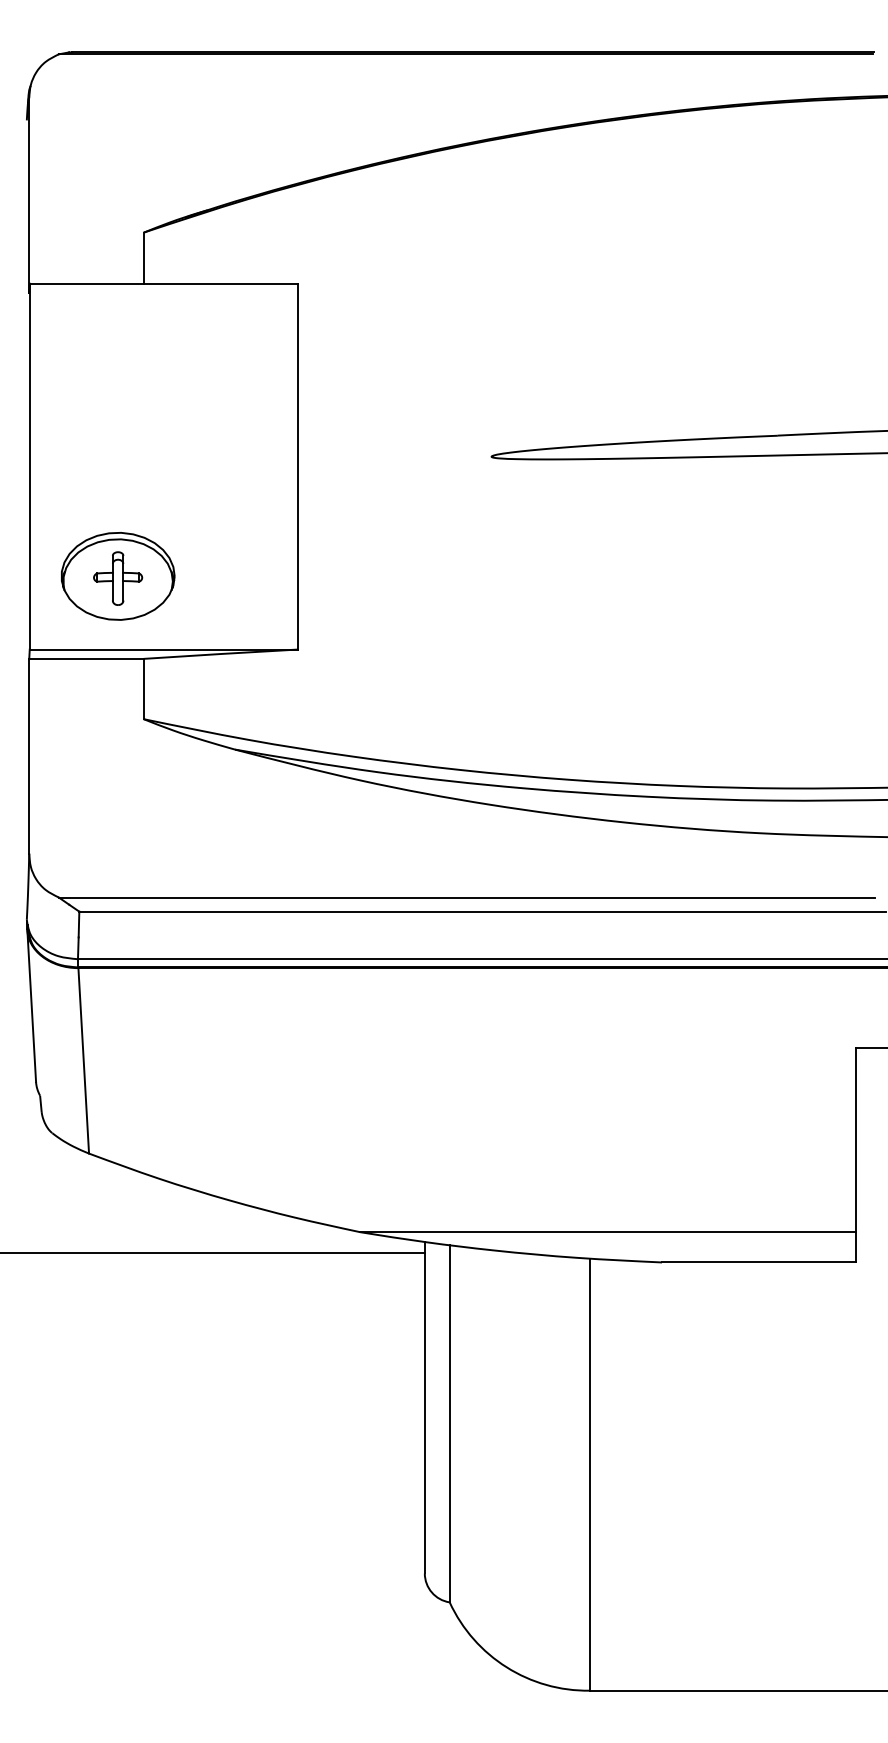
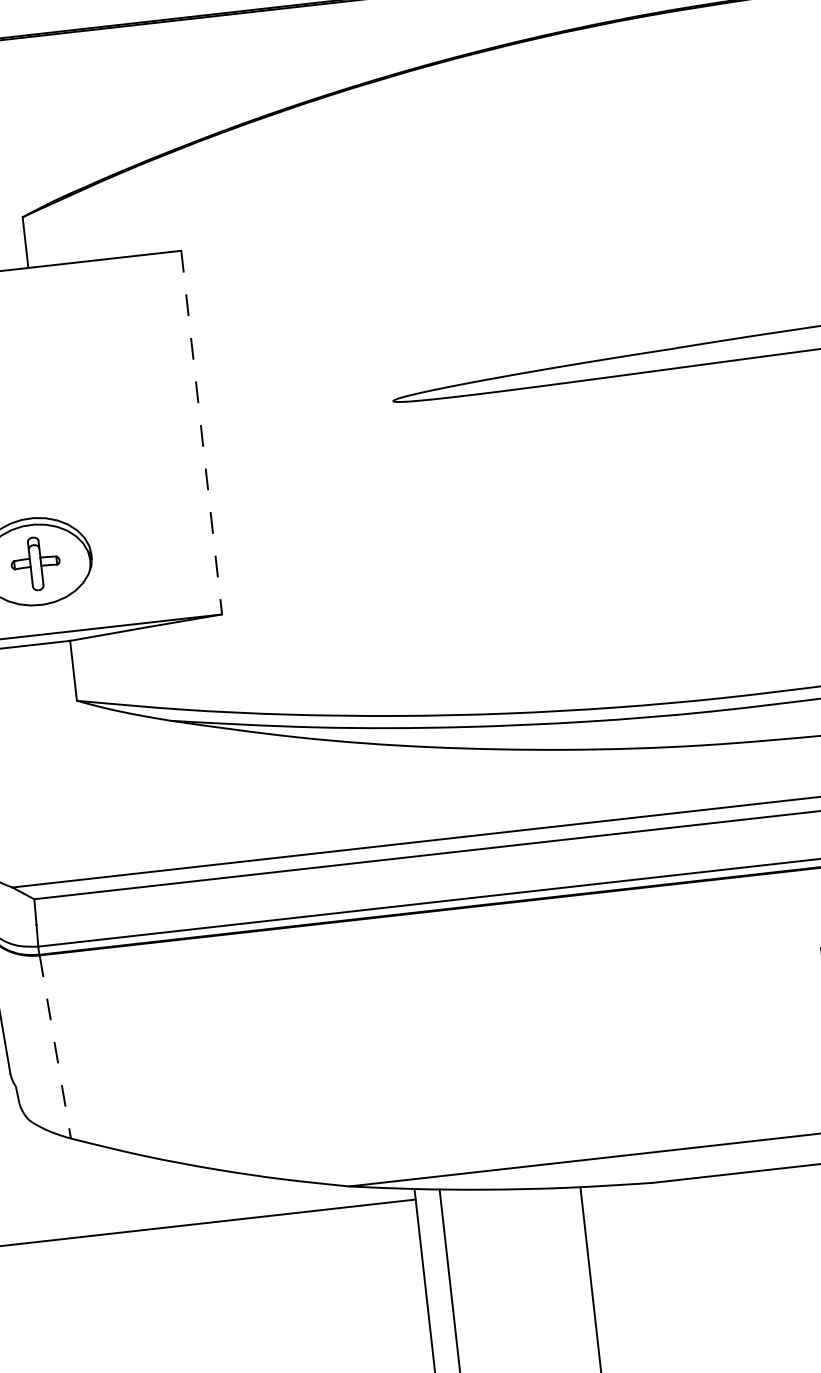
line: (297, 466) -> (201, 432), solid -> dashed
line: (83, 1060) -> (55, 1046), solid -> dashed

